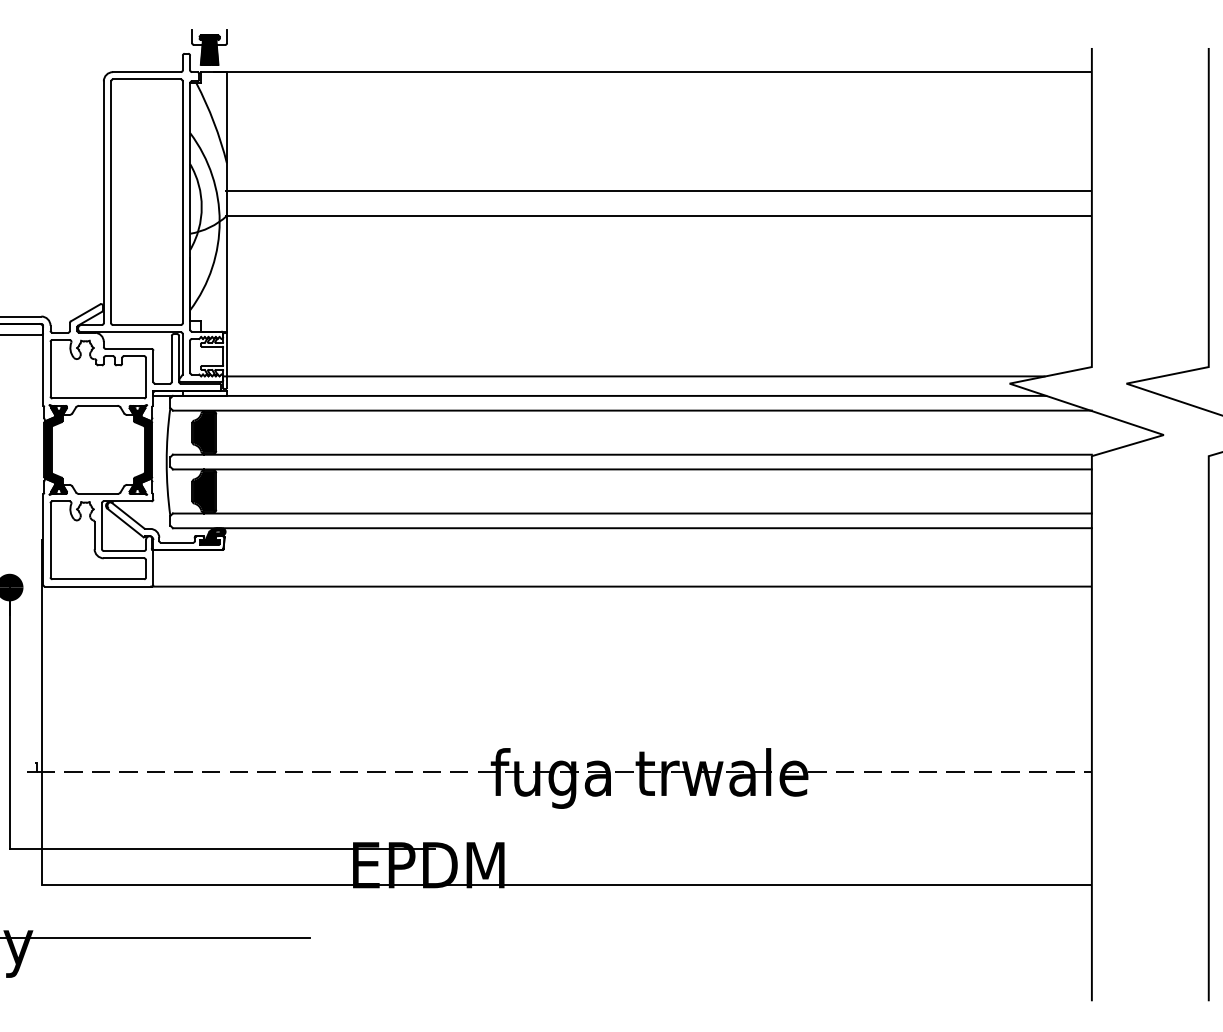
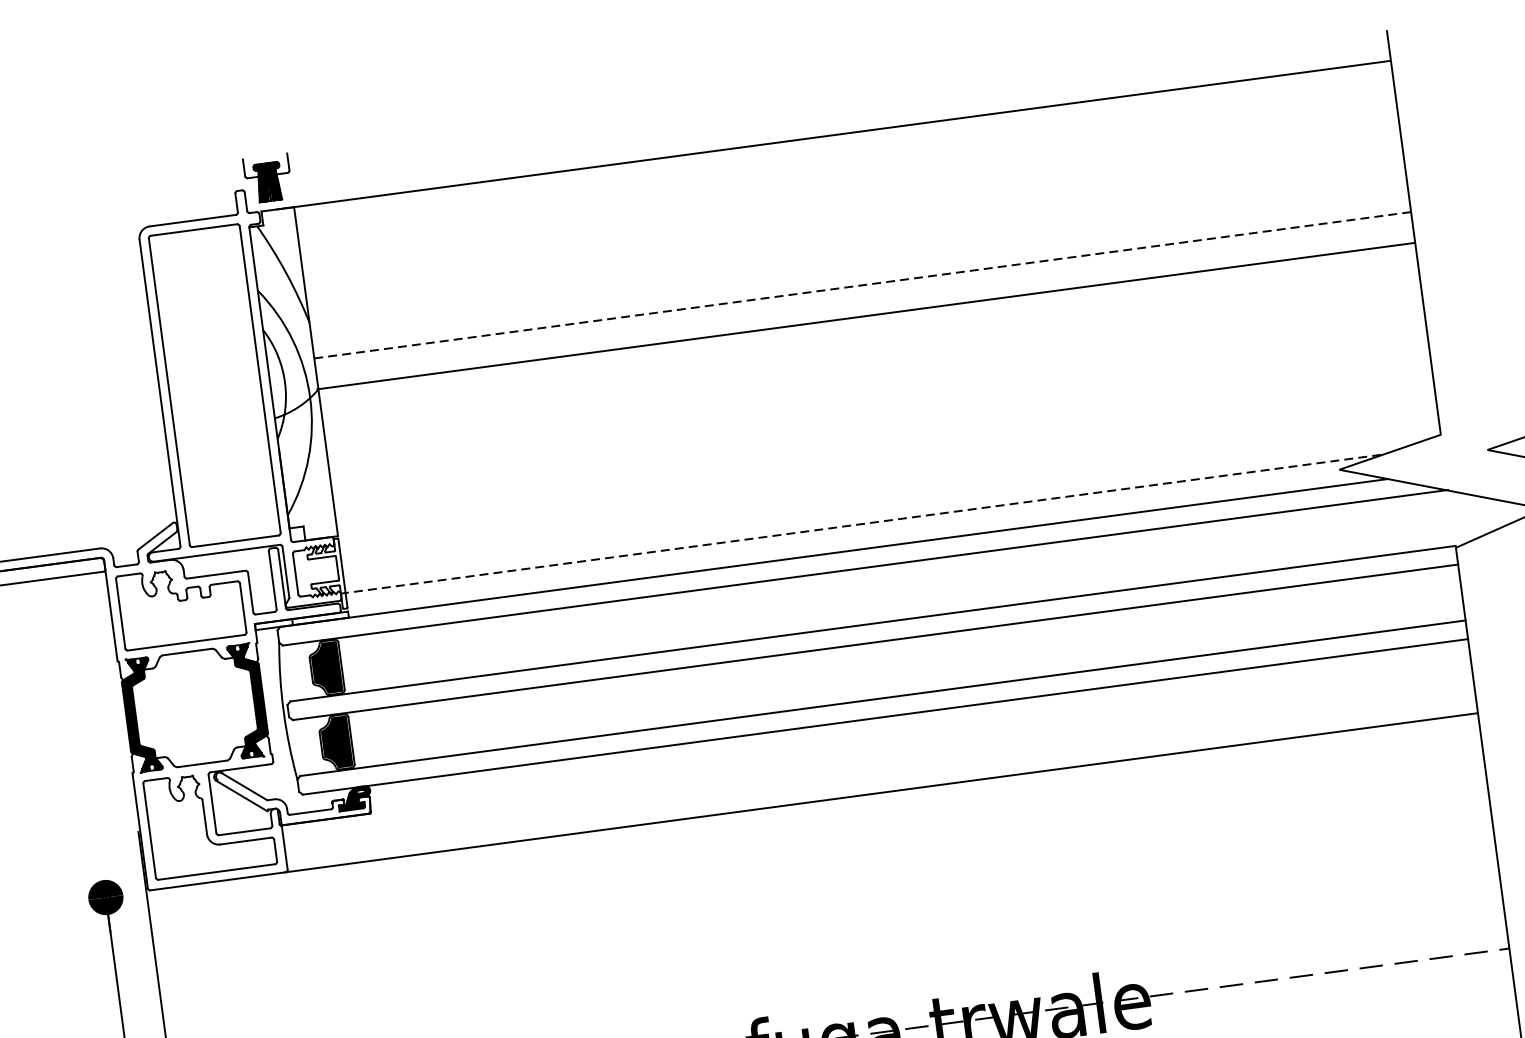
line: (658, 191) -> (861, 285), solid -> dashed
line: (634, 376) -> (862, 524), solid -> dashed

